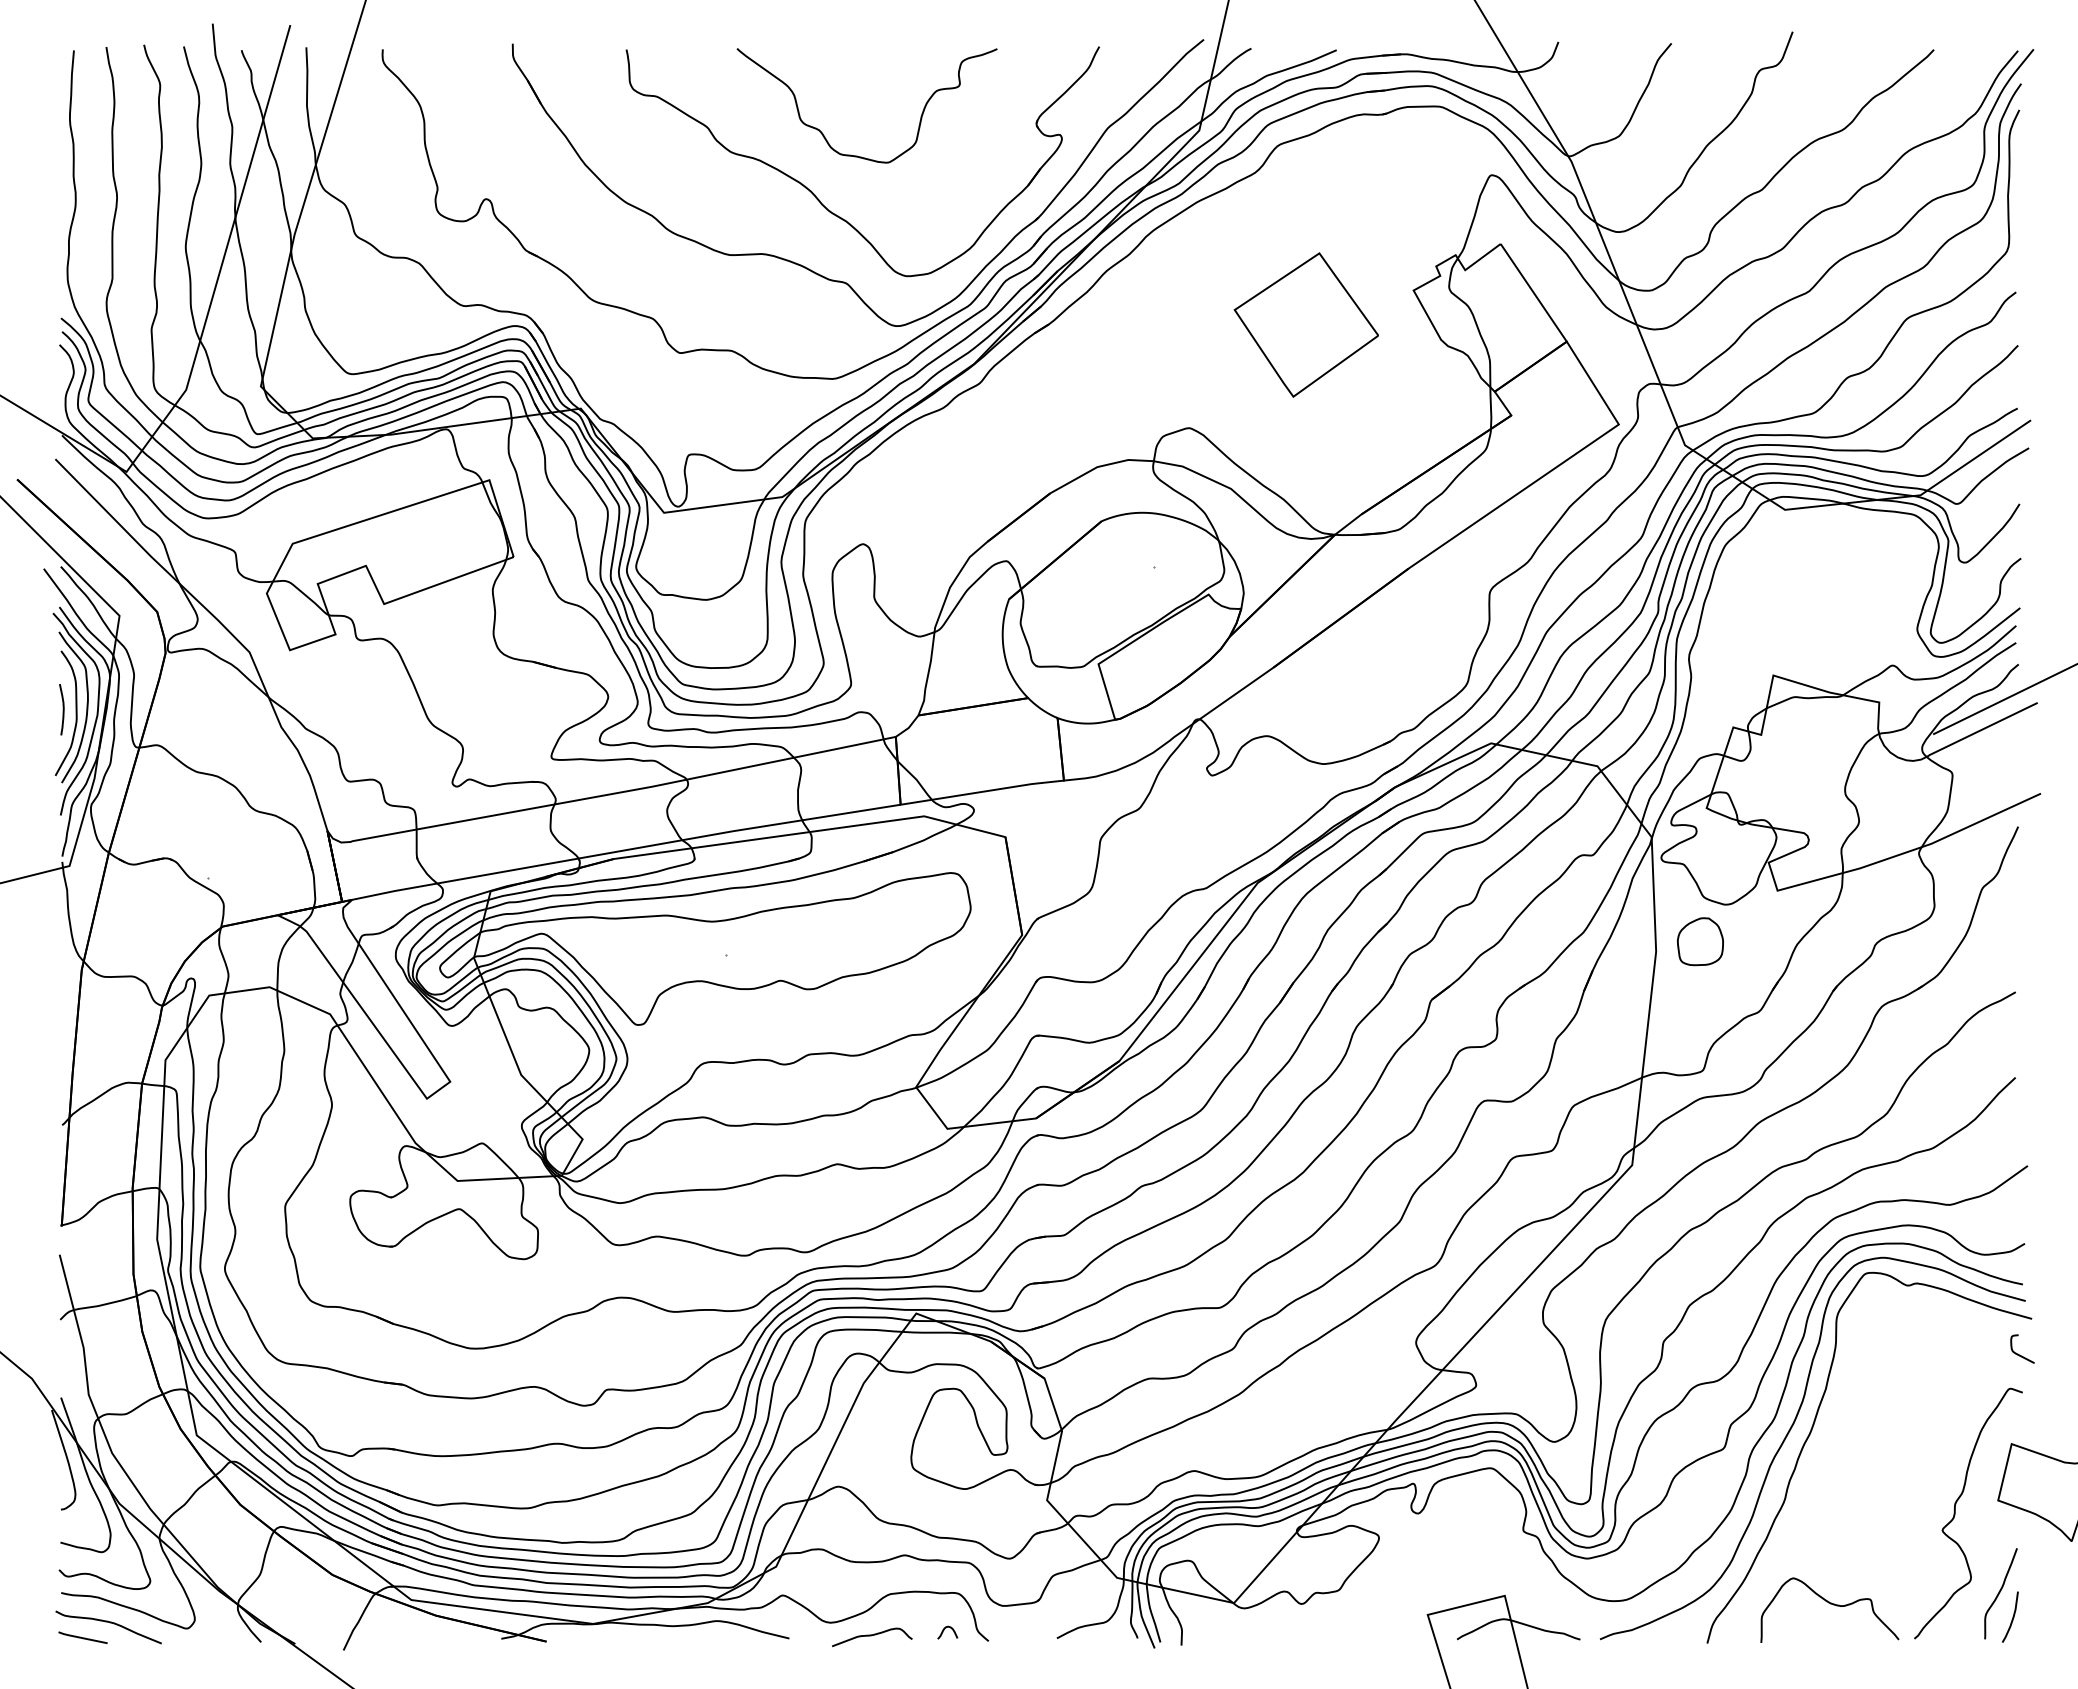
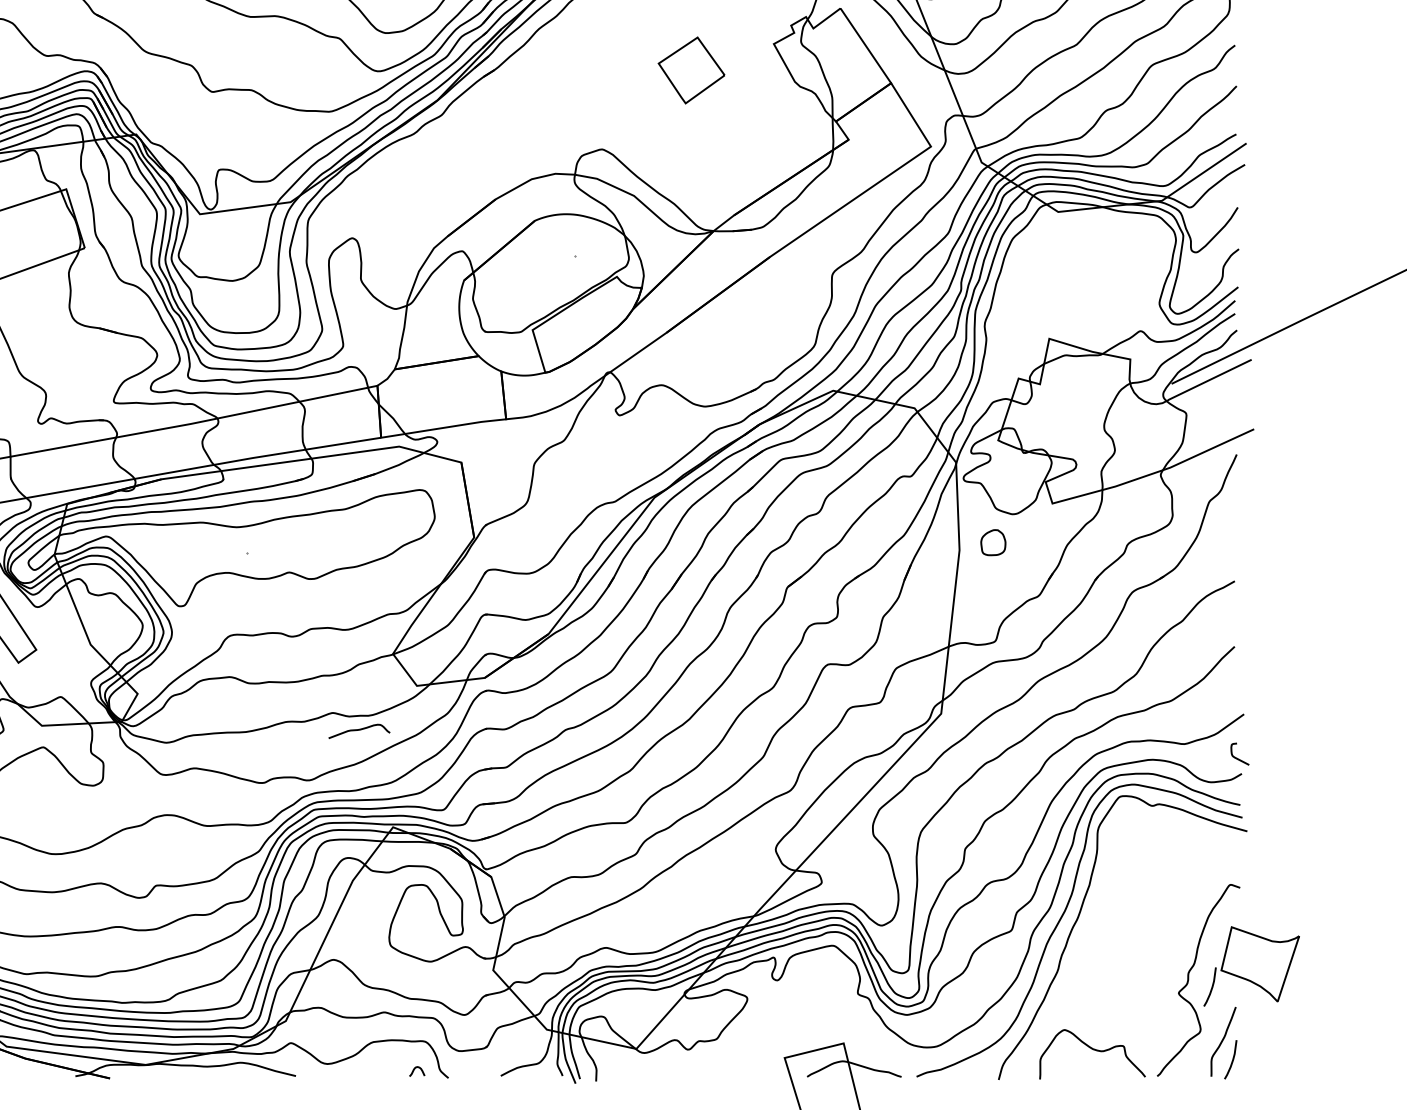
part: (1305, 324) -> (691, 70), size x0.6
part: (1699, 941) -> (992, 542), size x0.7
curve: (2018, 1353) -> (1236, 757), moved
curve: (1985, 1521) -> (1211, 986), added
curve: (871, 1636) -> (358, 730), moved

